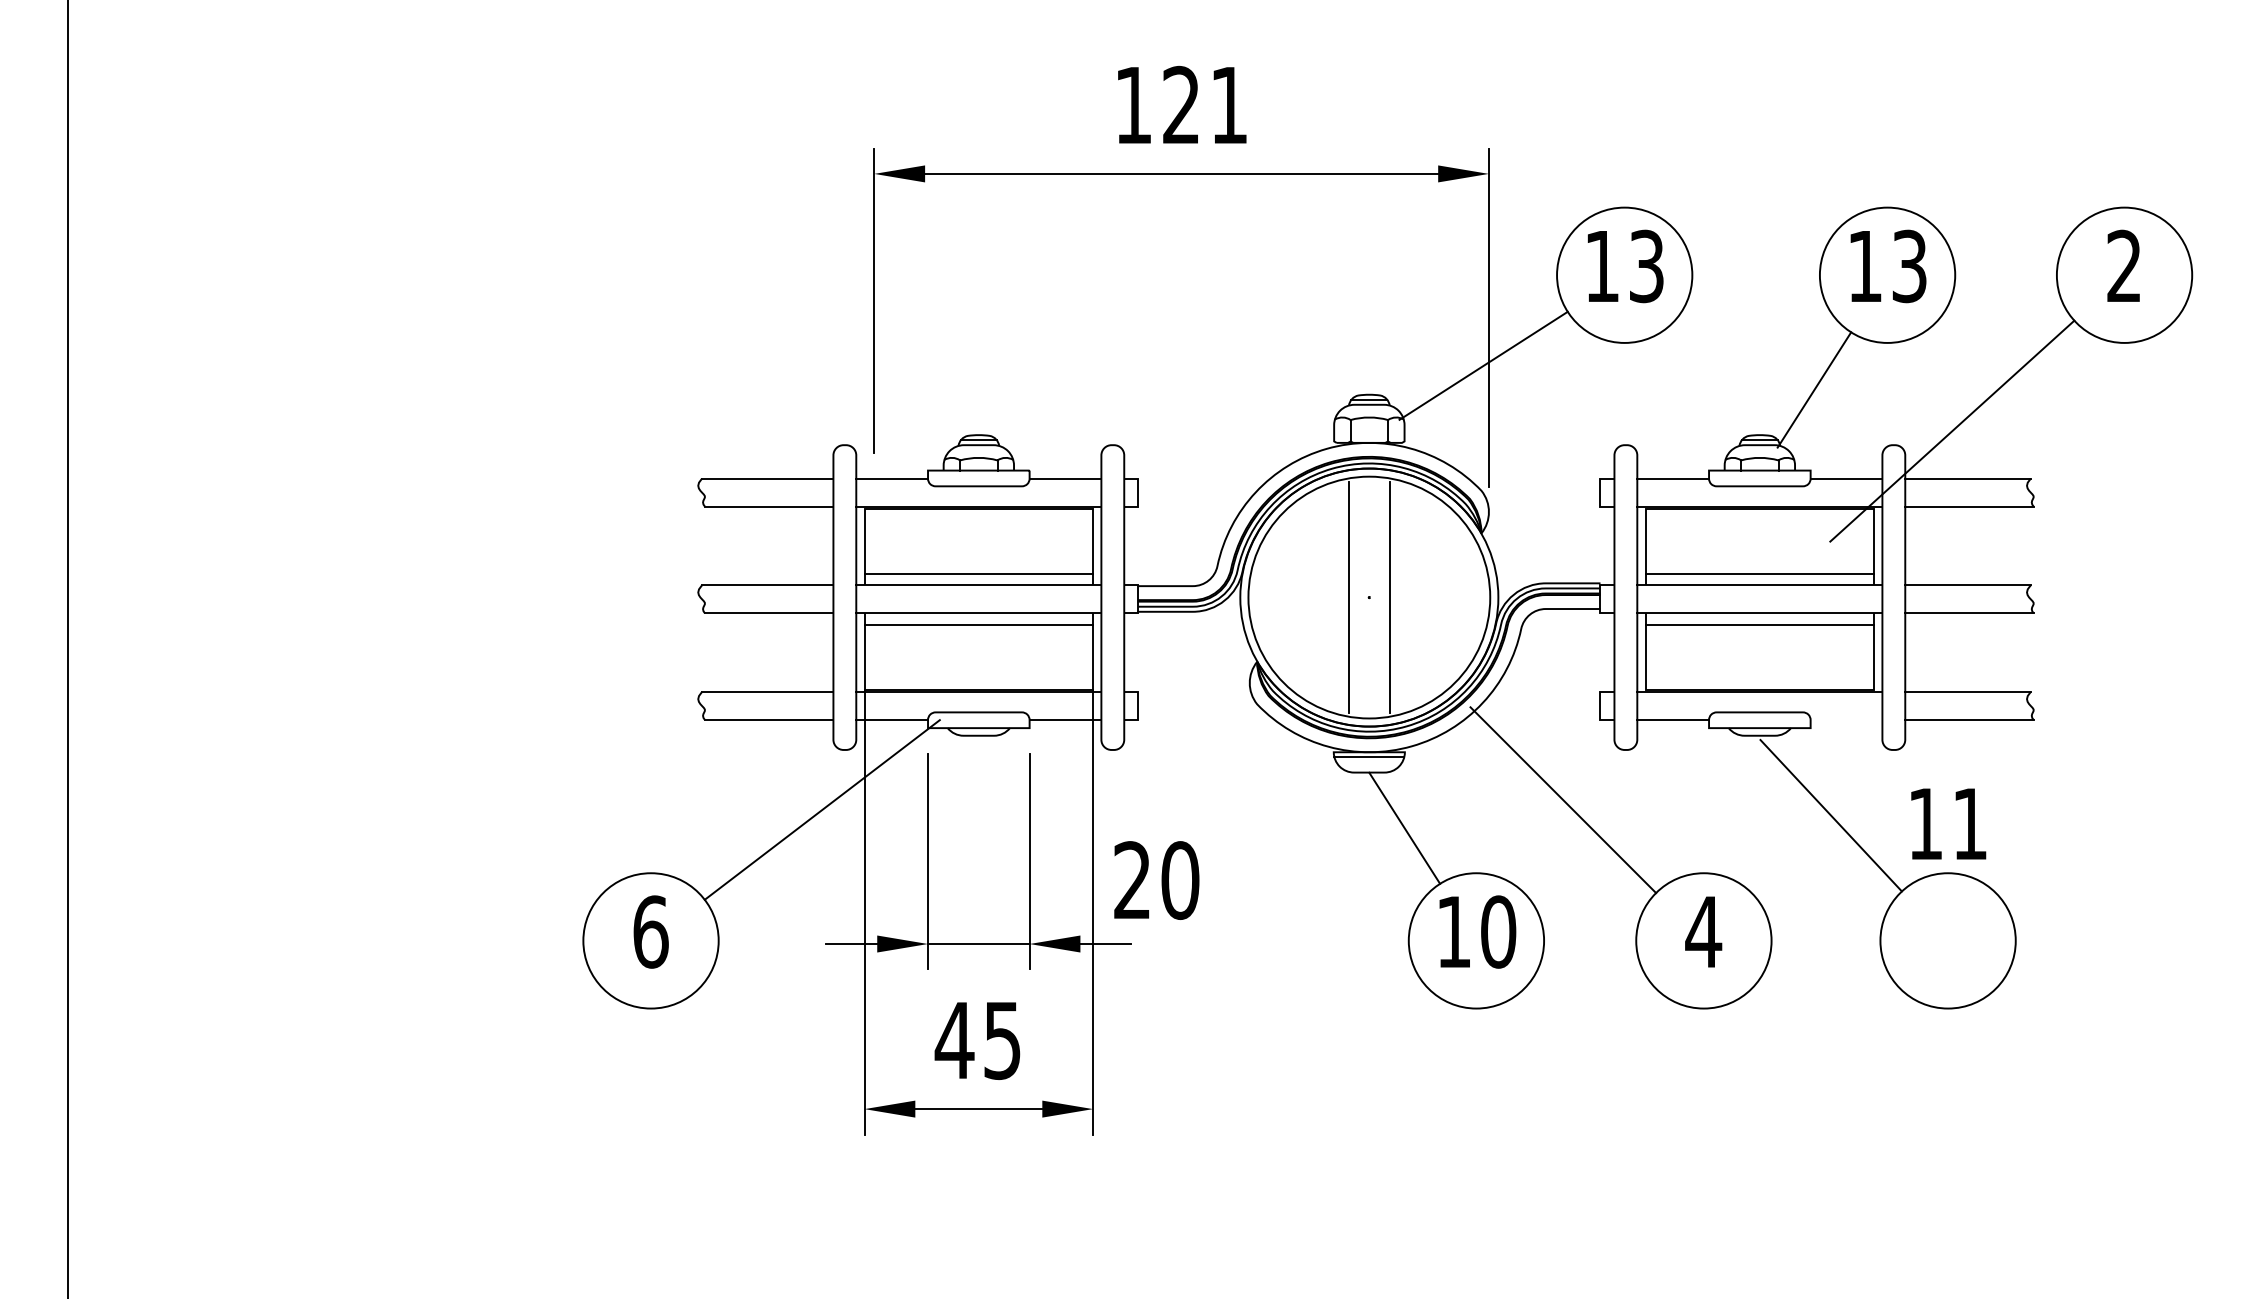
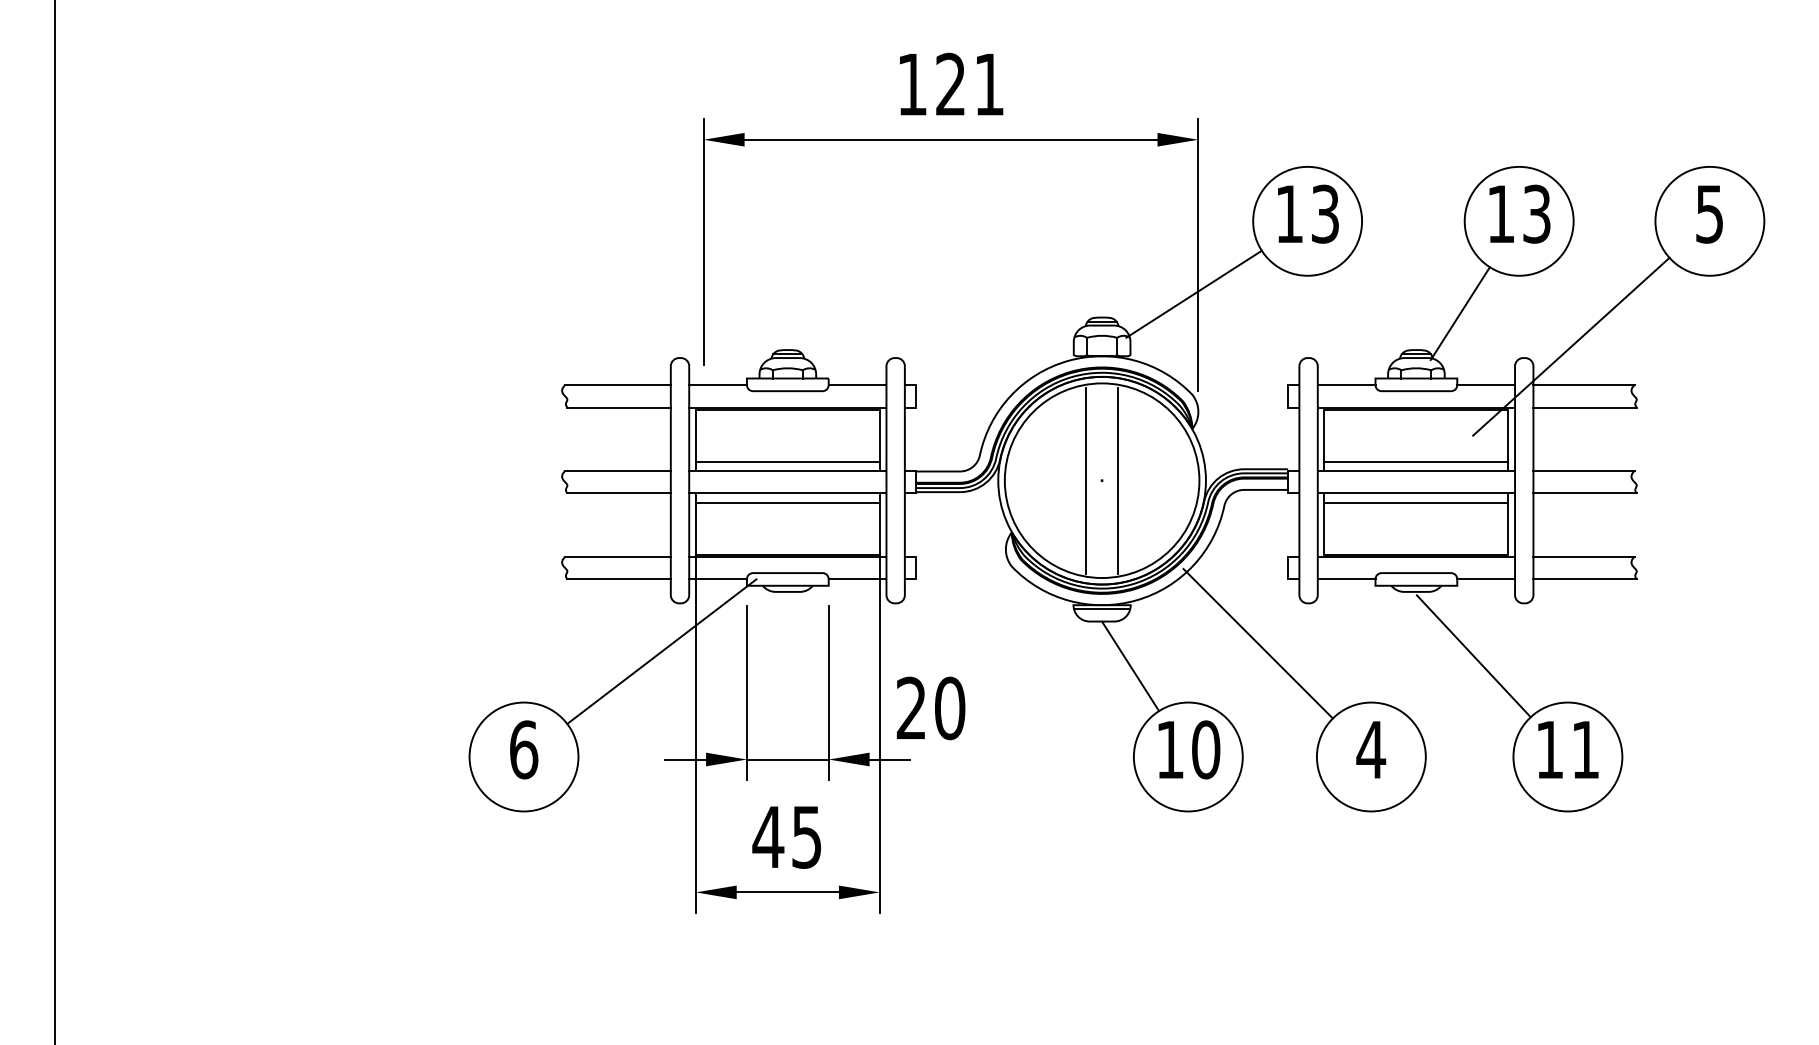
text: (2123, 266) -> (1709, 214), 2 -> 5
line: (1846, 720) -> (1486, 579), added
text: (1948, 823) -> (1568, 749), moved

